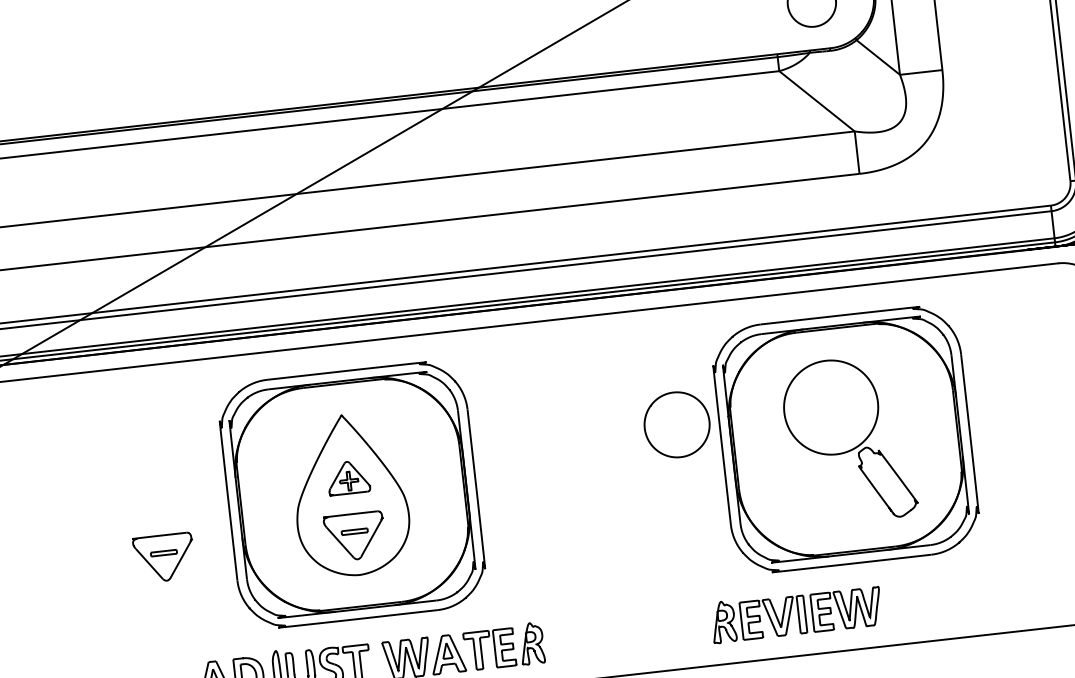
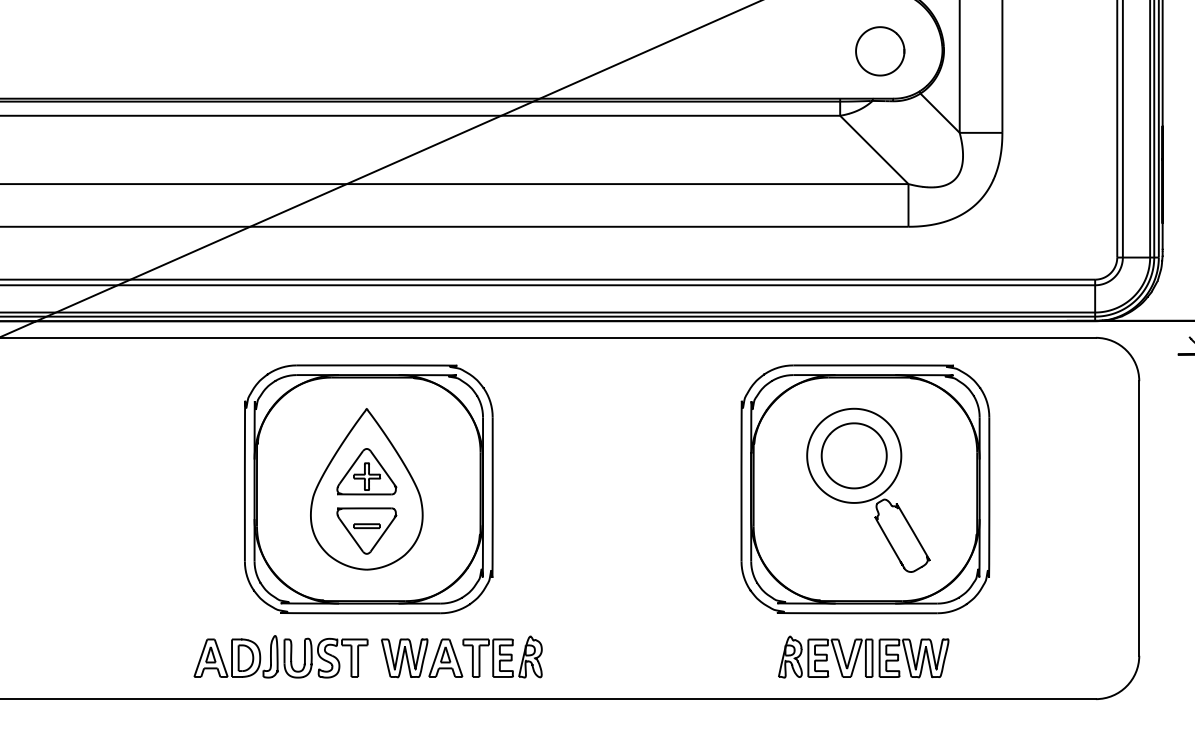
part: (676, 424) -> (853, 455), moved
part: (348, 477) -> (366, 471), size x1.43
part: (163, 557) -> (174, 530), removed
part: (796, 613) -> (863, 656), moved

